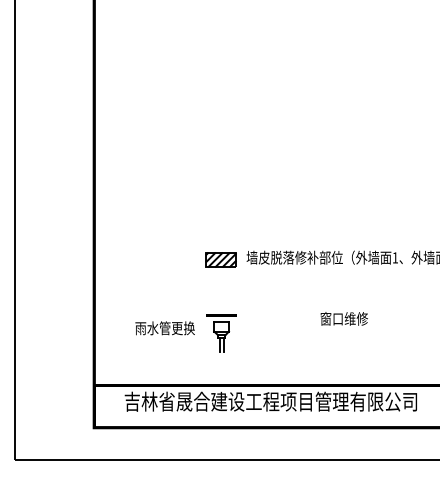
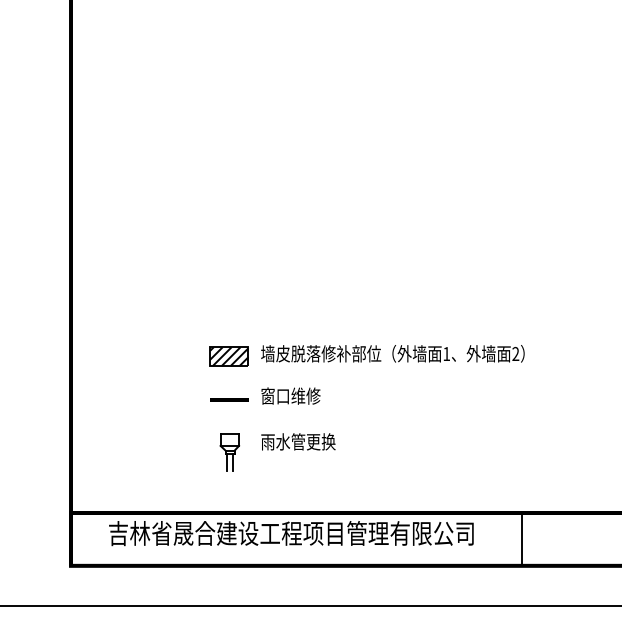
line: (221, 315) -> (229, 399), moved
text: (343, 318) -> (290, 395), moved
text: (165, 327) -> (298, 441), moved

